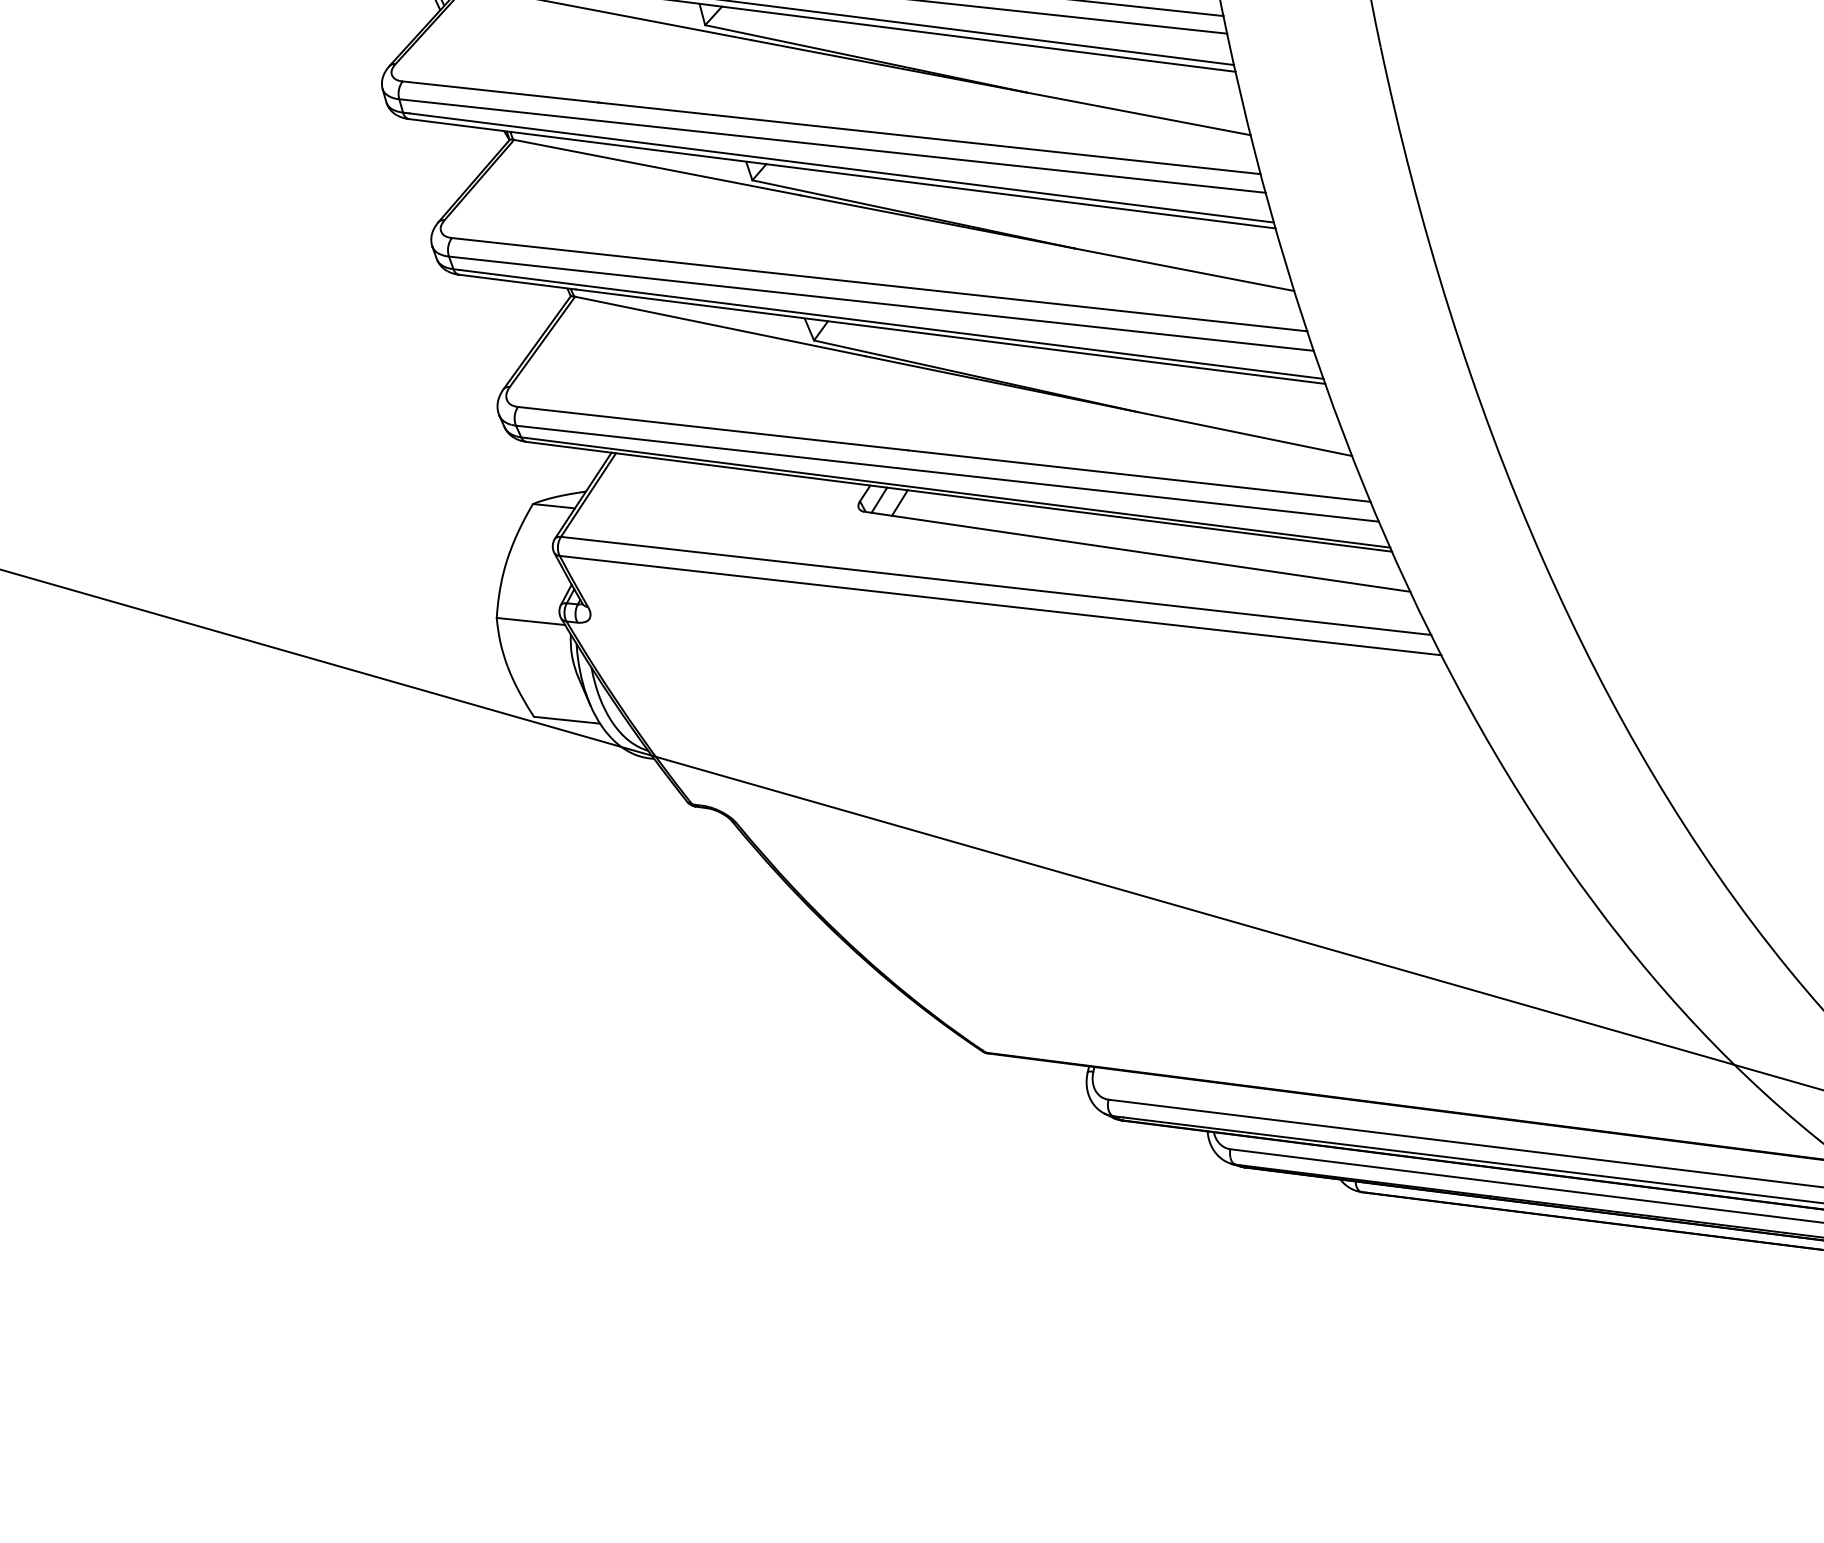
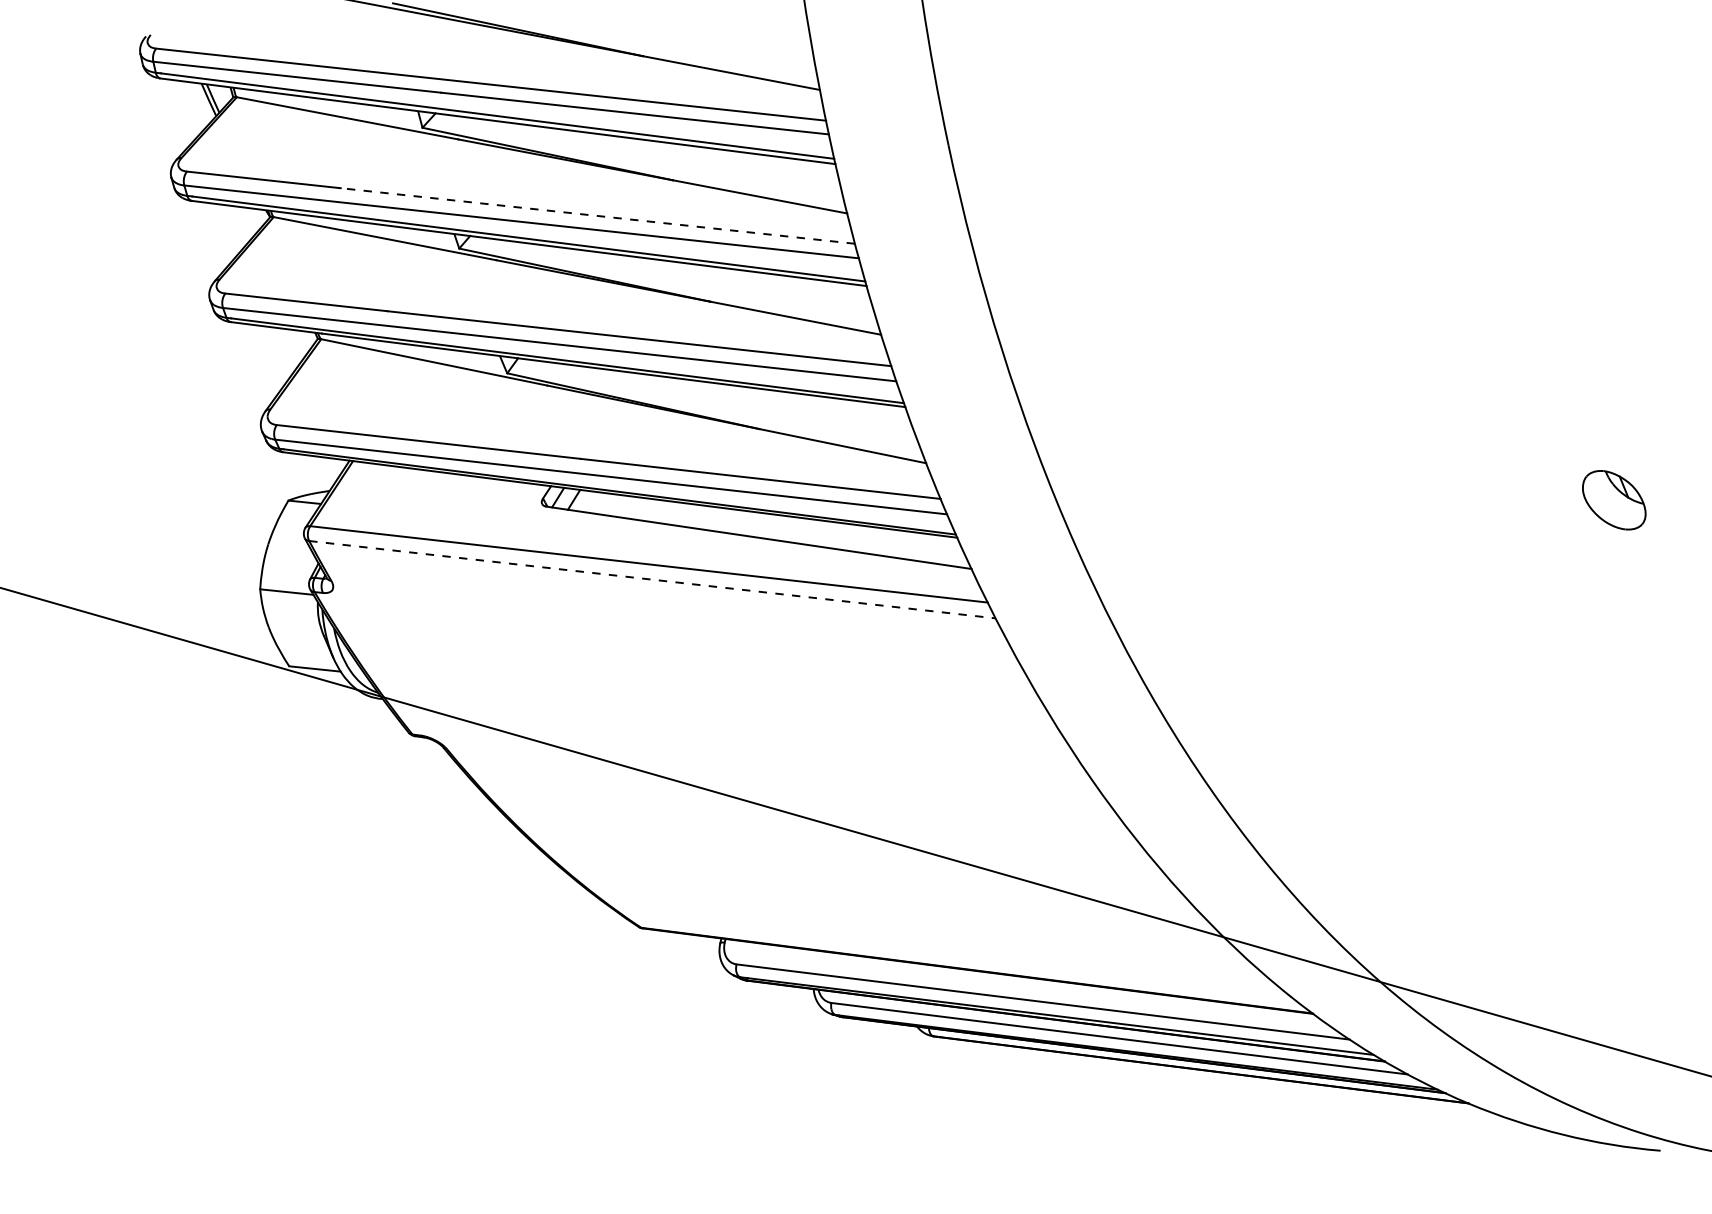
line: (929, 137) -> (597, 215), solid -> dashed
line: (1001, 605) -> (653, 579), solid -> dashed

